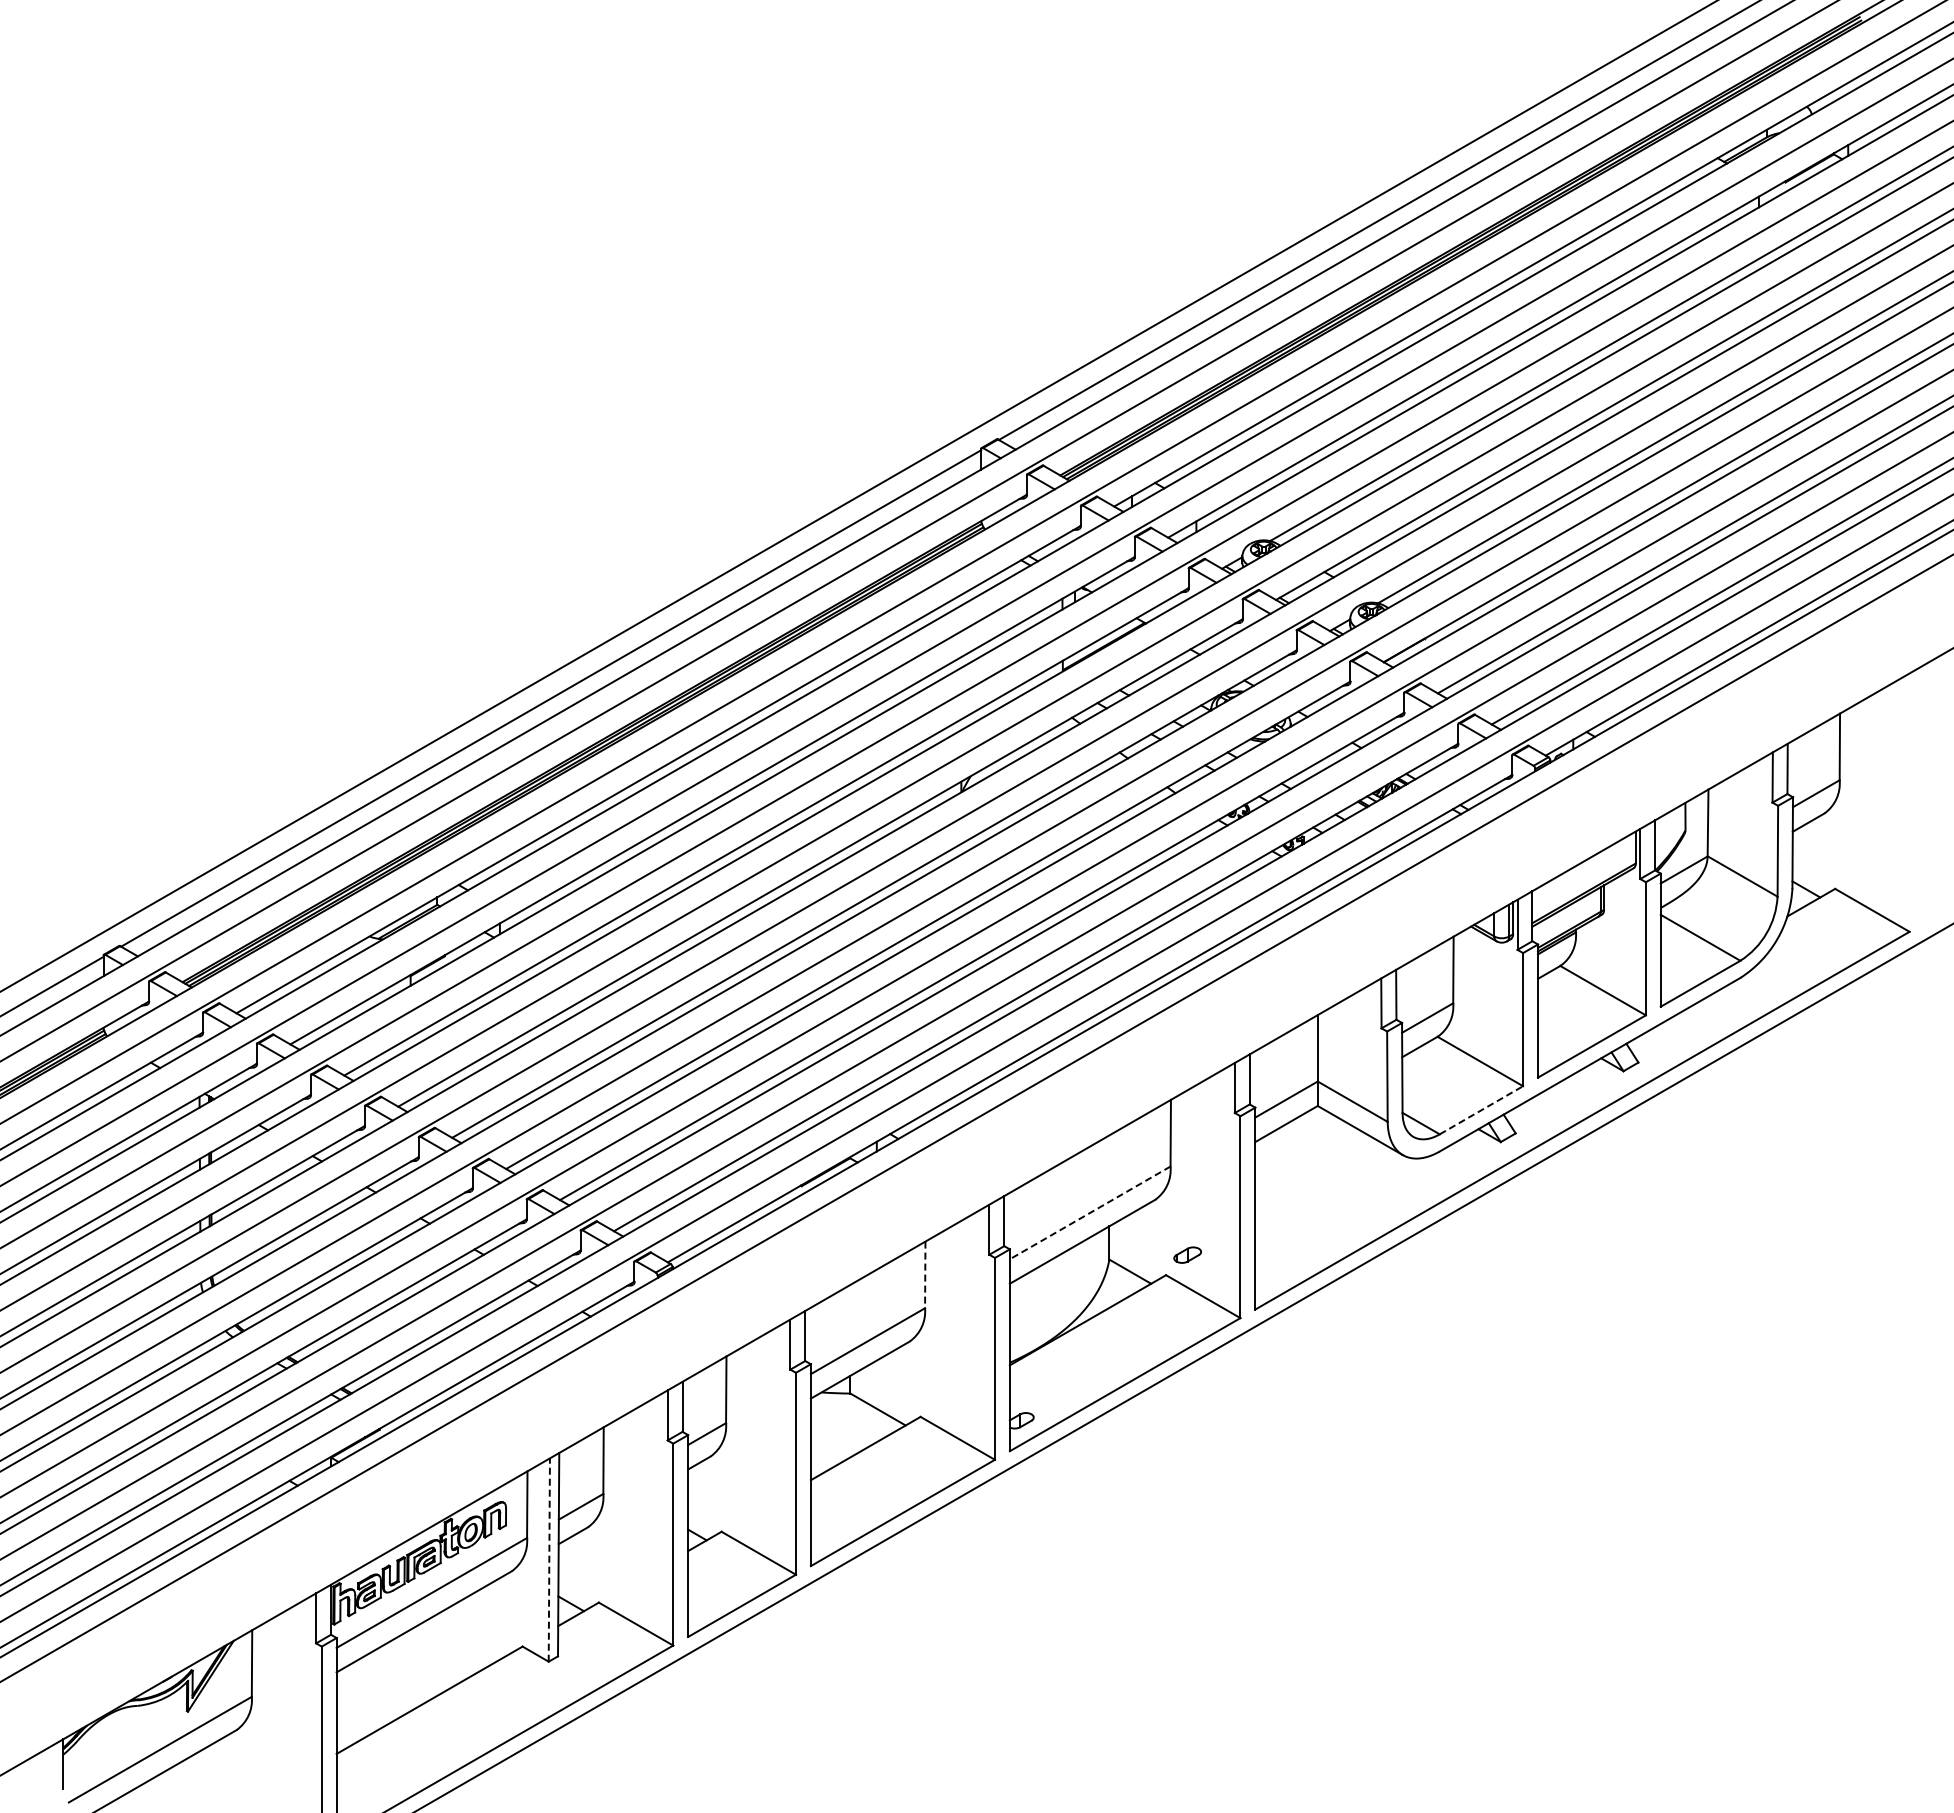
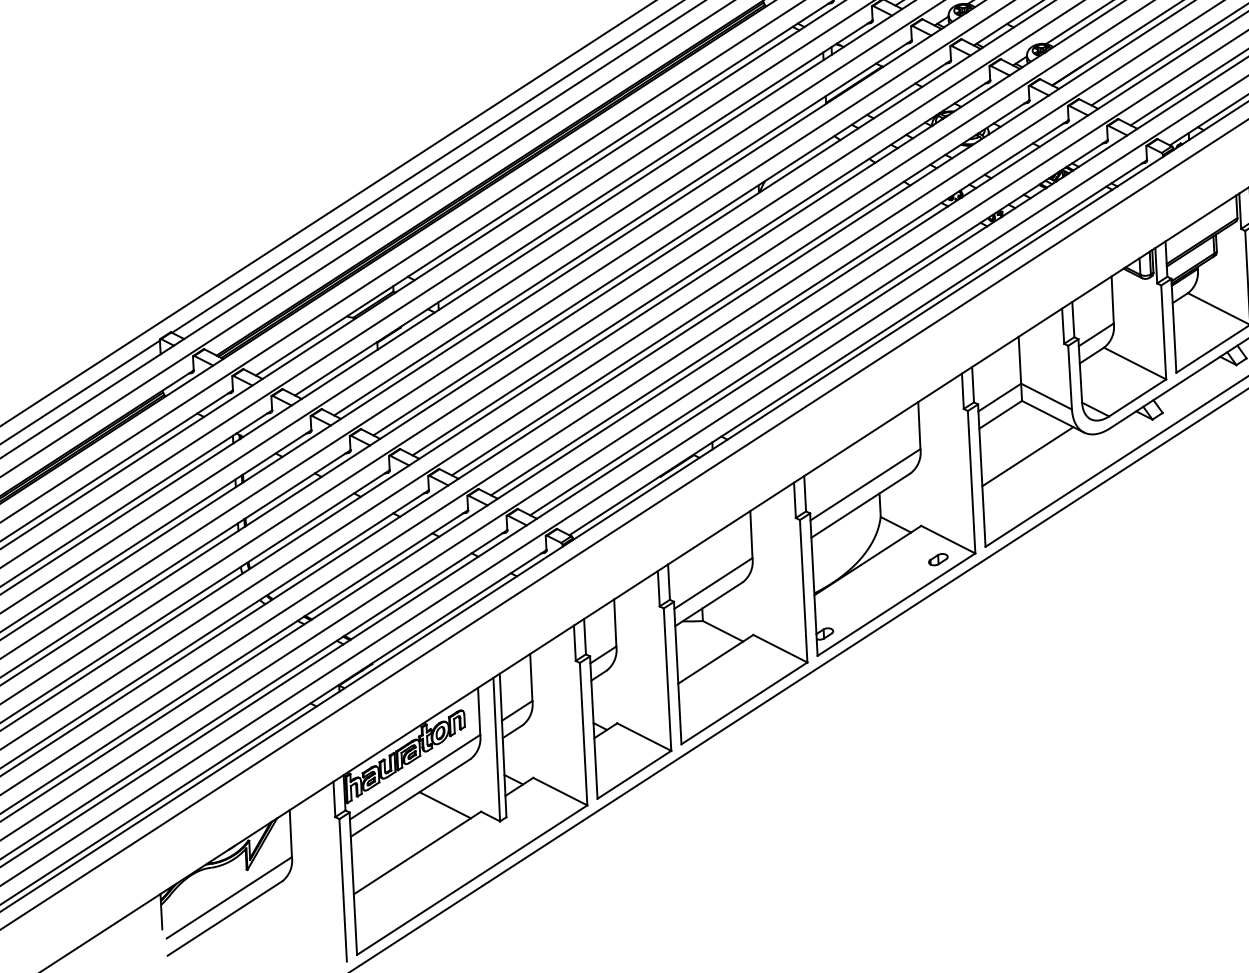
line: (1481, 1110) -> (1137, 398), dashed -> solid
line: (1321, 1184) -> (1027, 456), added
line: (1090, 1212) -> (865, 484), dashed -> solid
part: (1187, 1254) -> (938, 559), moved
line: (925, 1275) -> (751, 535), dashed -> solid
line: (549, 1560) -> (496, 749), dashed -> solid
line: (472, 1634) -> (445, 805), added

